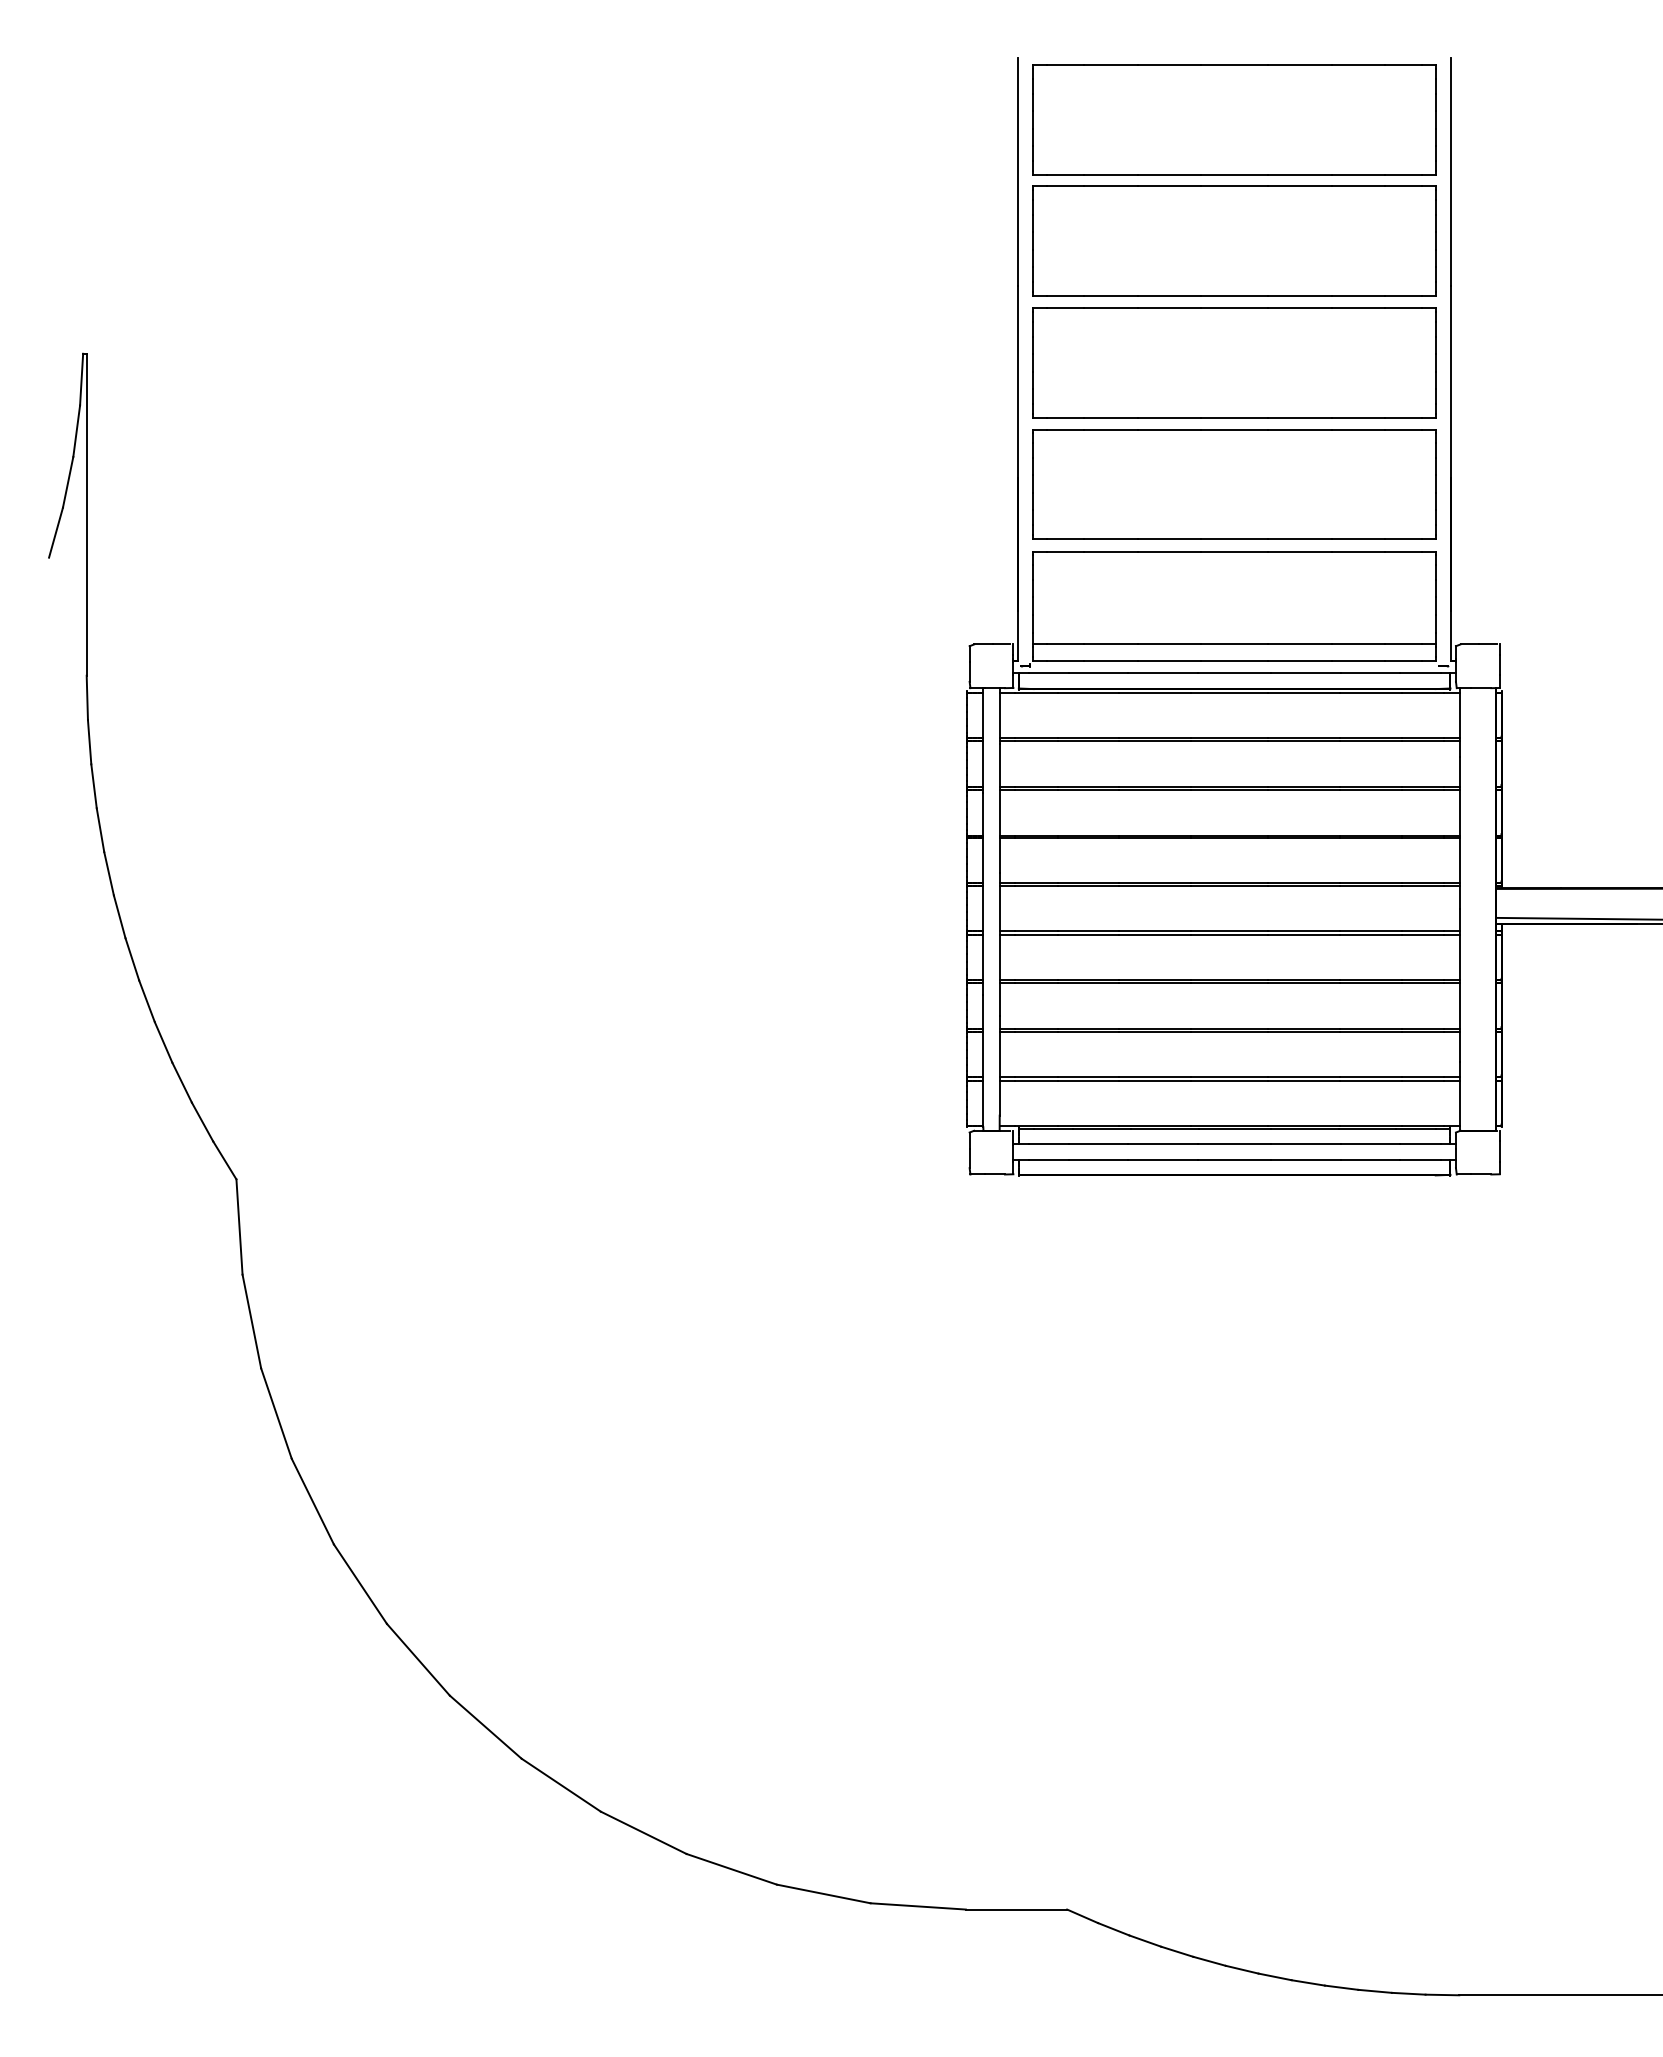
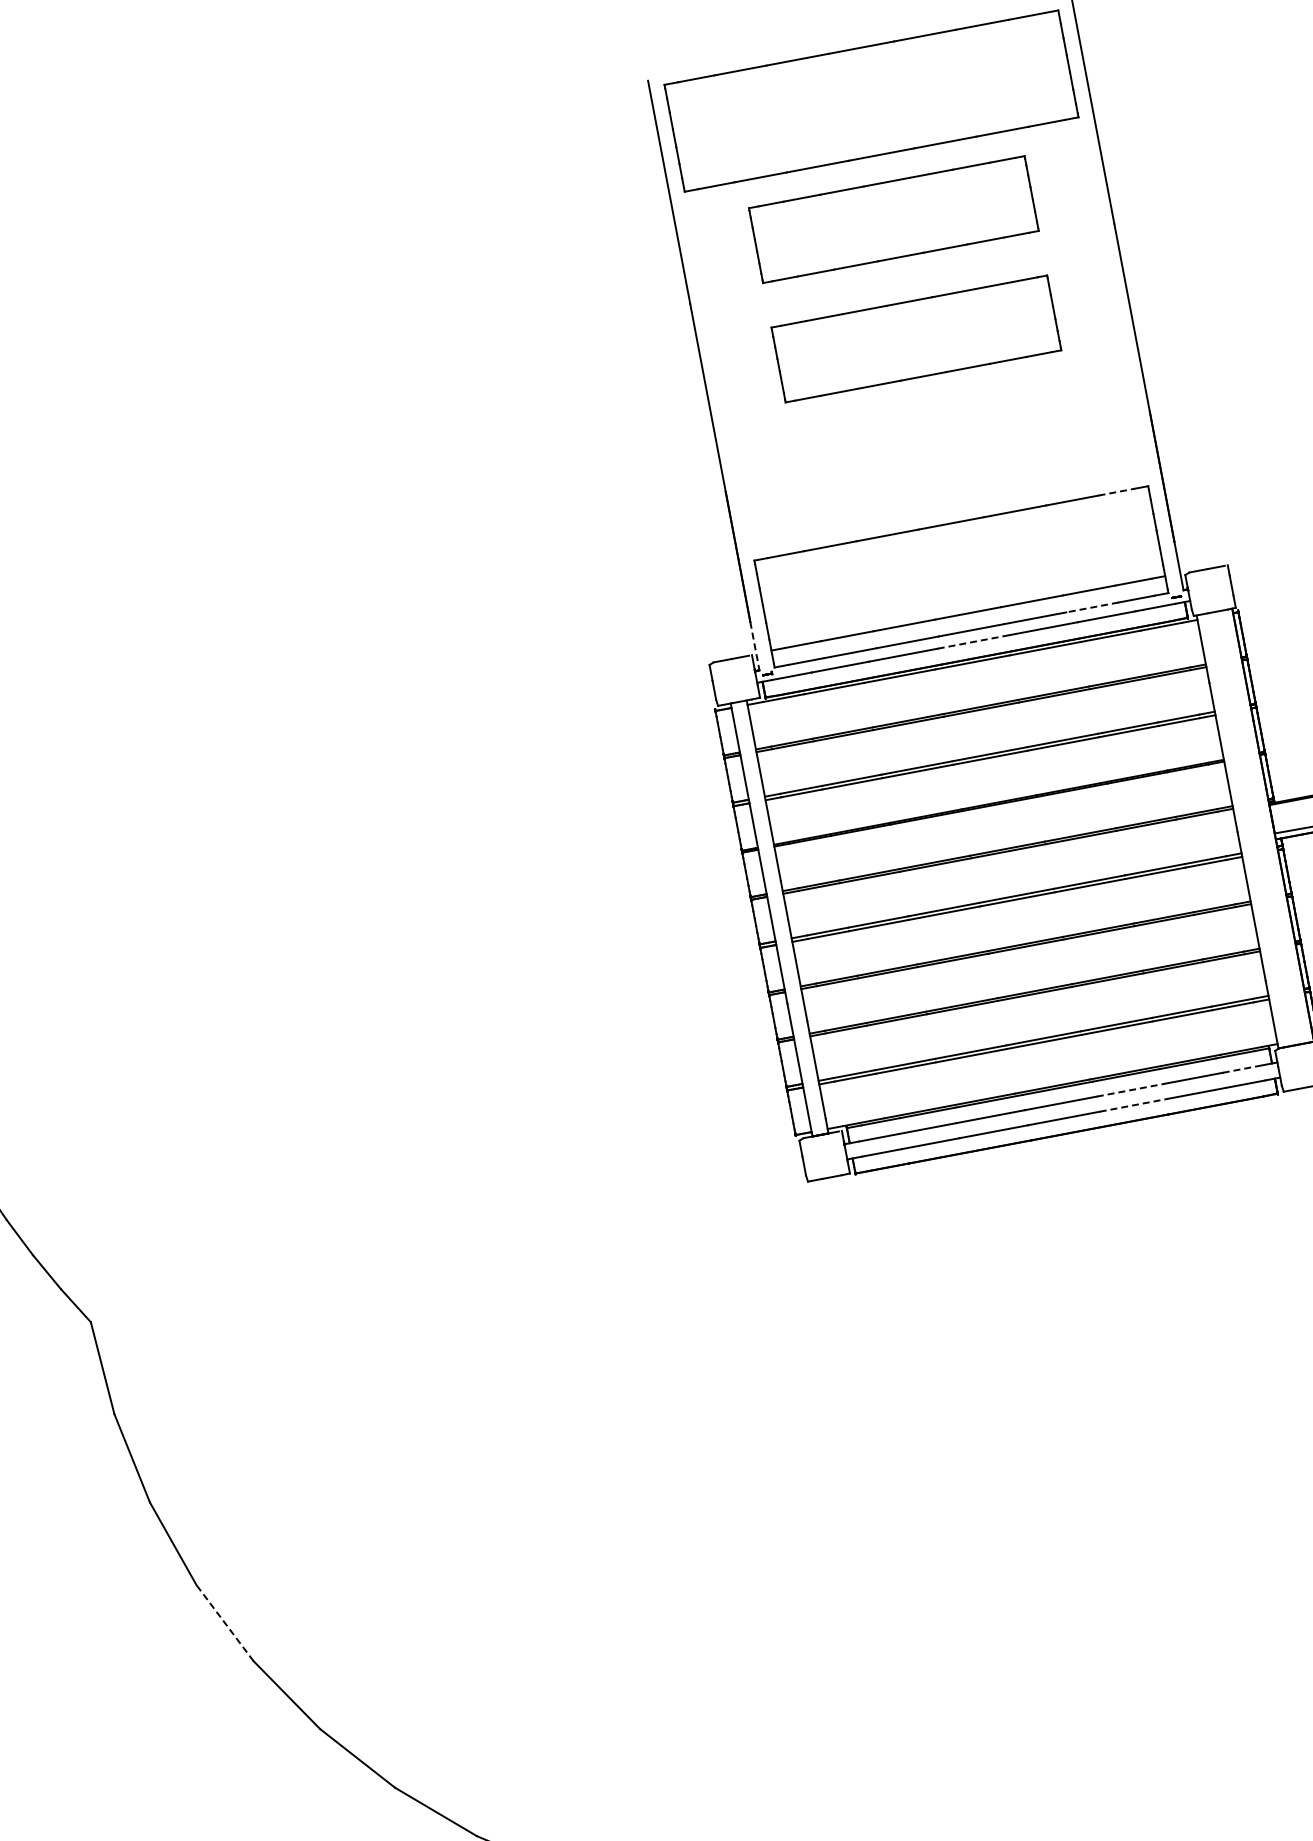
part: (1234, 240) -> (893, 219), size x0.7
part: (1234, 362) -> (916, 338), size x0.7
part: (1234, 484) -> (938, 457), removed
line: (1403, 551) -> (1116, 492), solid -> dashed
line: (1017, 636) -> (754, 646), solid -> dashed
line: (1358, 660) -> (1092, 607), solid -> dashed
line: (1234, 672) -> (973, 641), solid -> dashed
line: (1306, 1144) -> (1131, 1090), solid -> dashed
line: (1420, 1144) -> (1242, 1069), solid -> dashed
line: (1306, 1159) -> (1133, 1104), solid -> dashed
line: (312, 1501) -> (224, 1623), solid -> dashed

